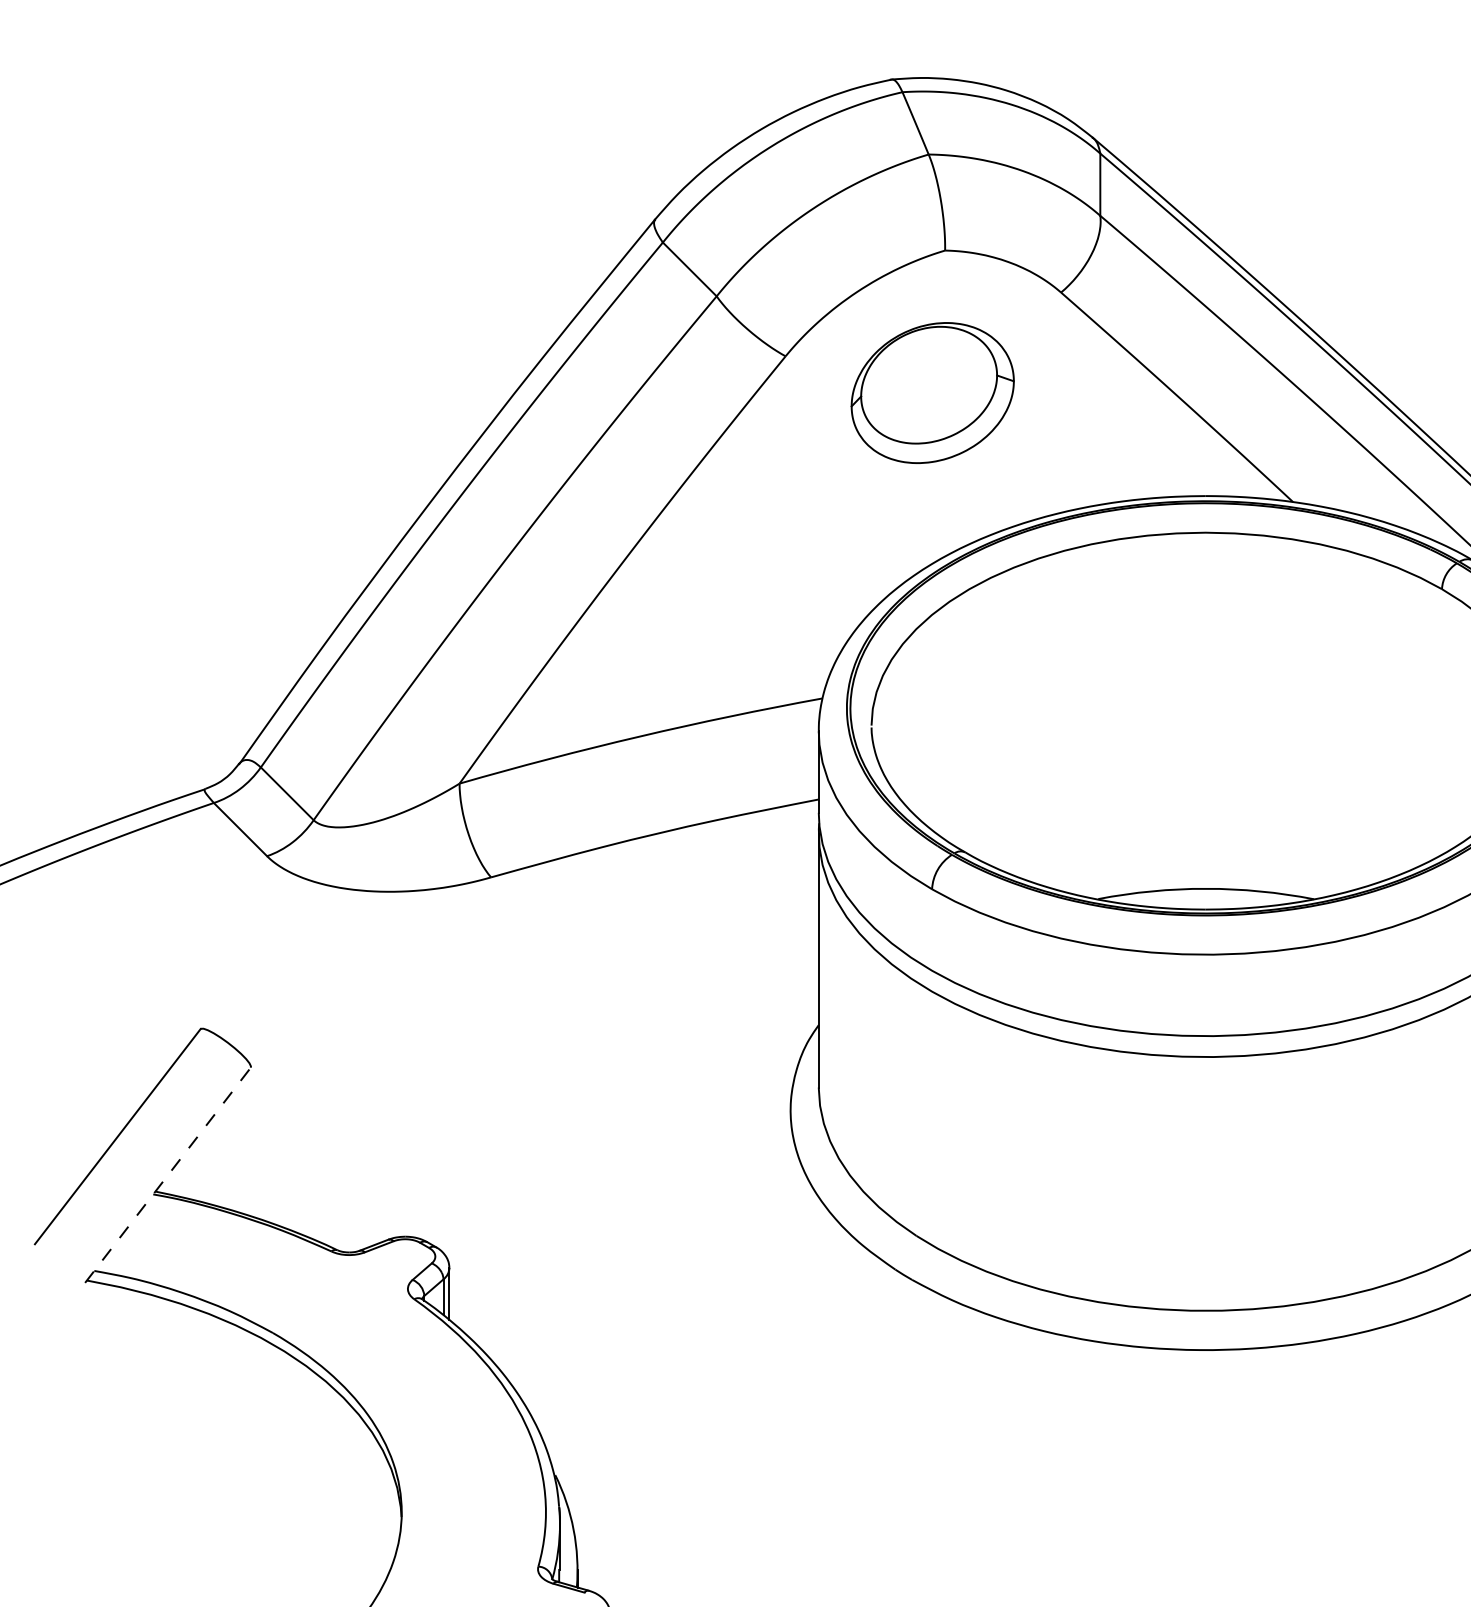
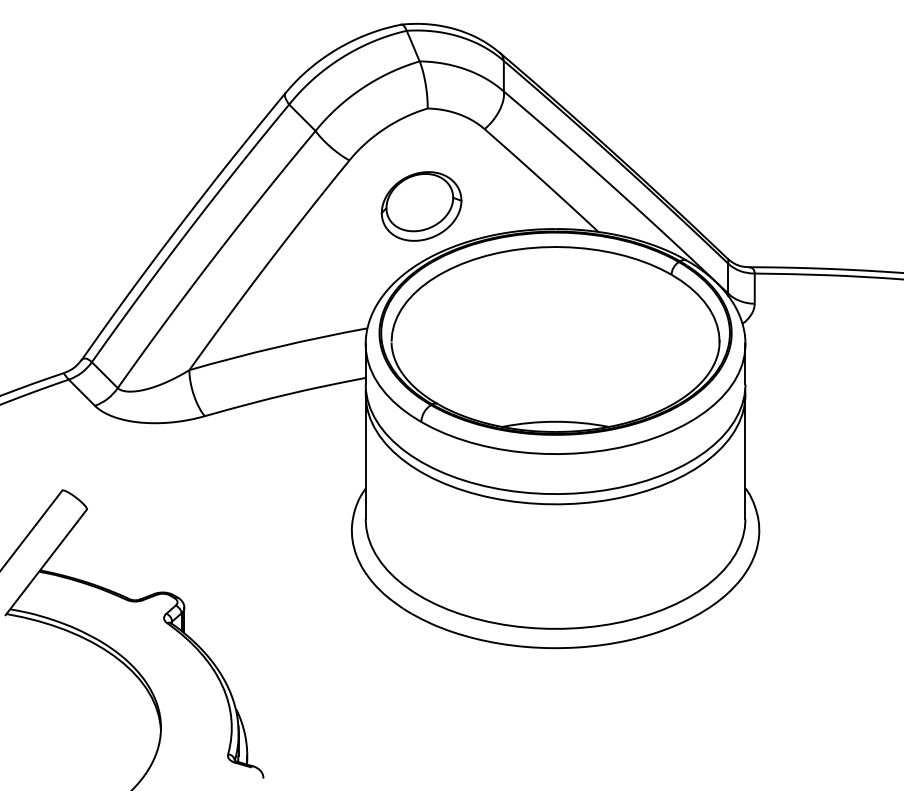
part: (932, 393) -> (421, 206), moved
line: (168, 1175) -> (46, 562), dashed -> solid

